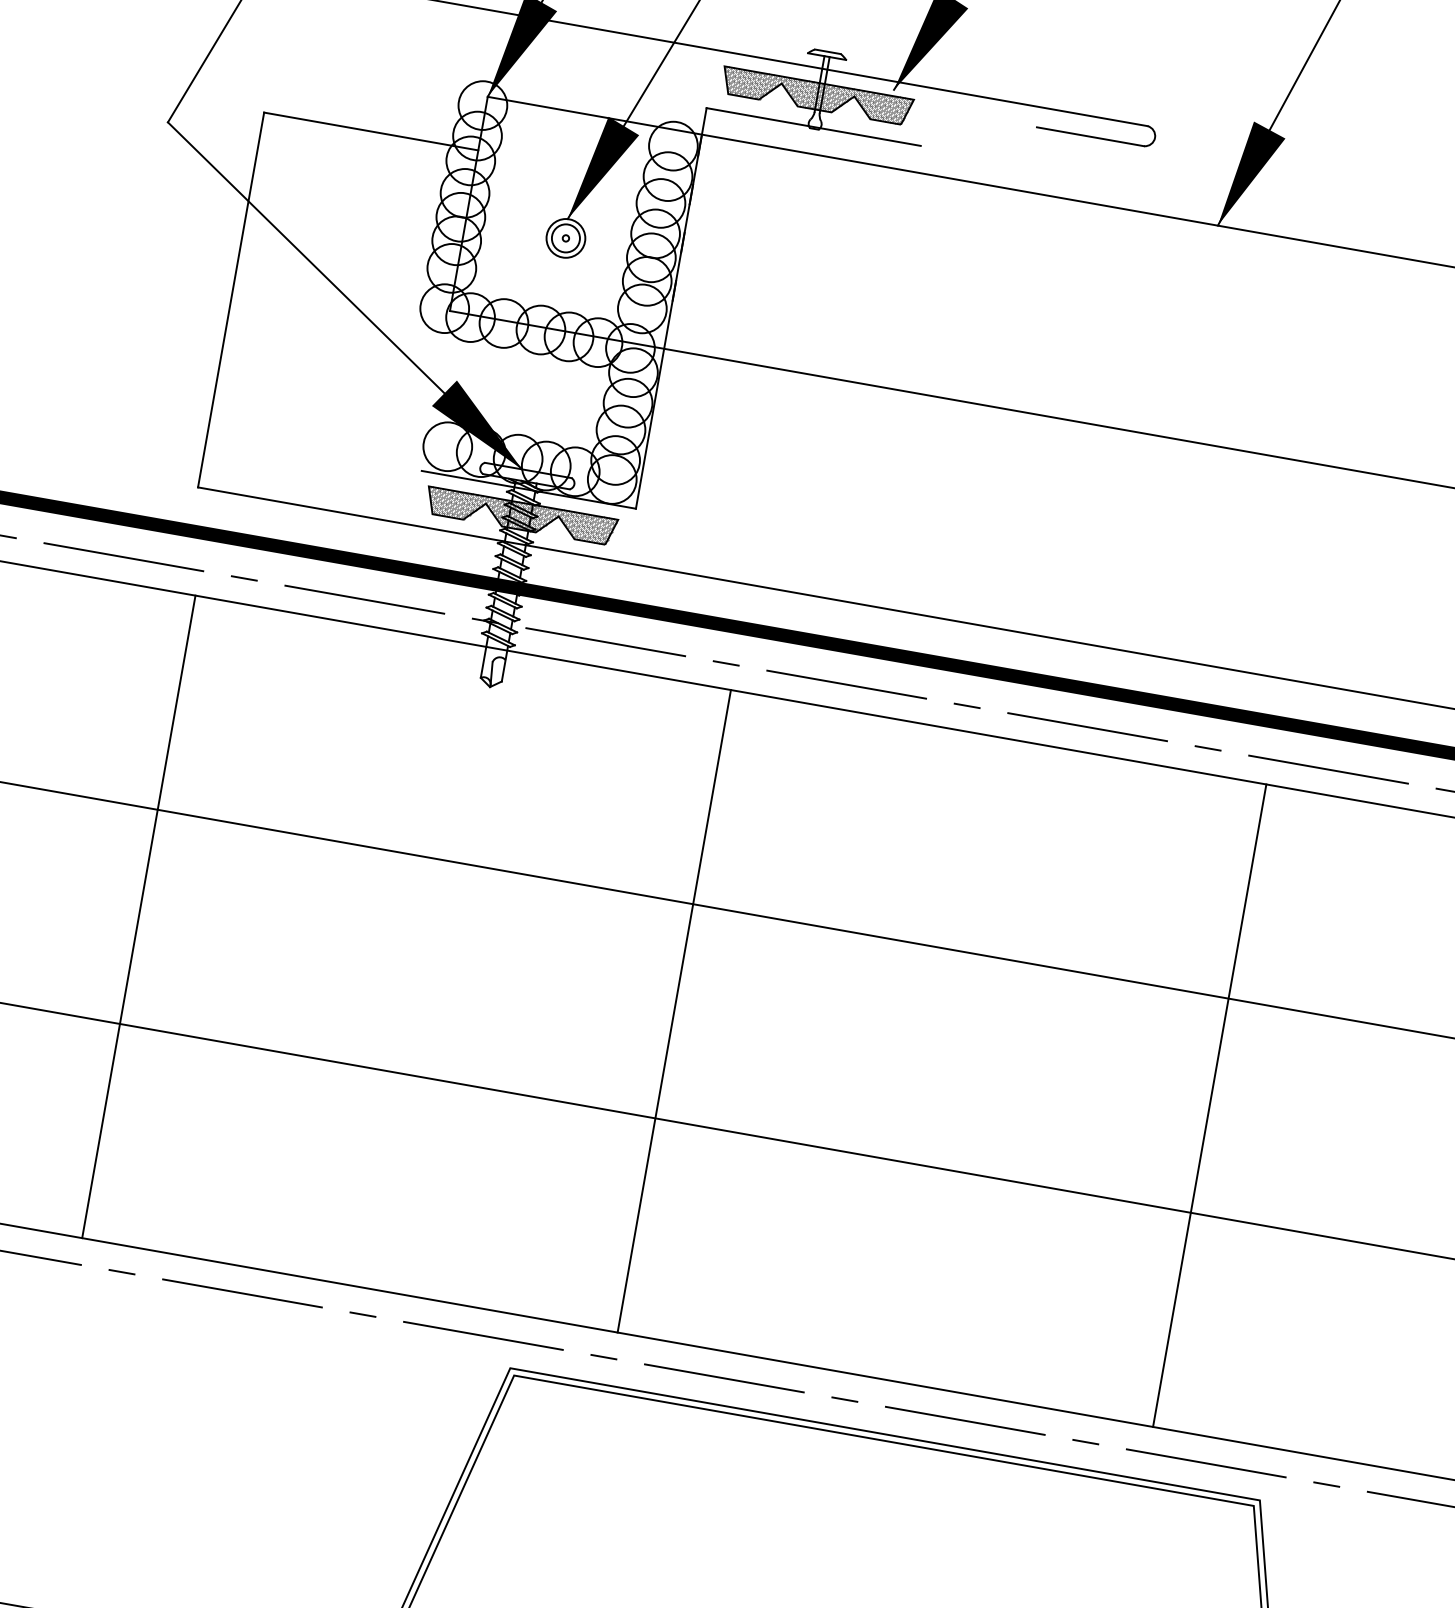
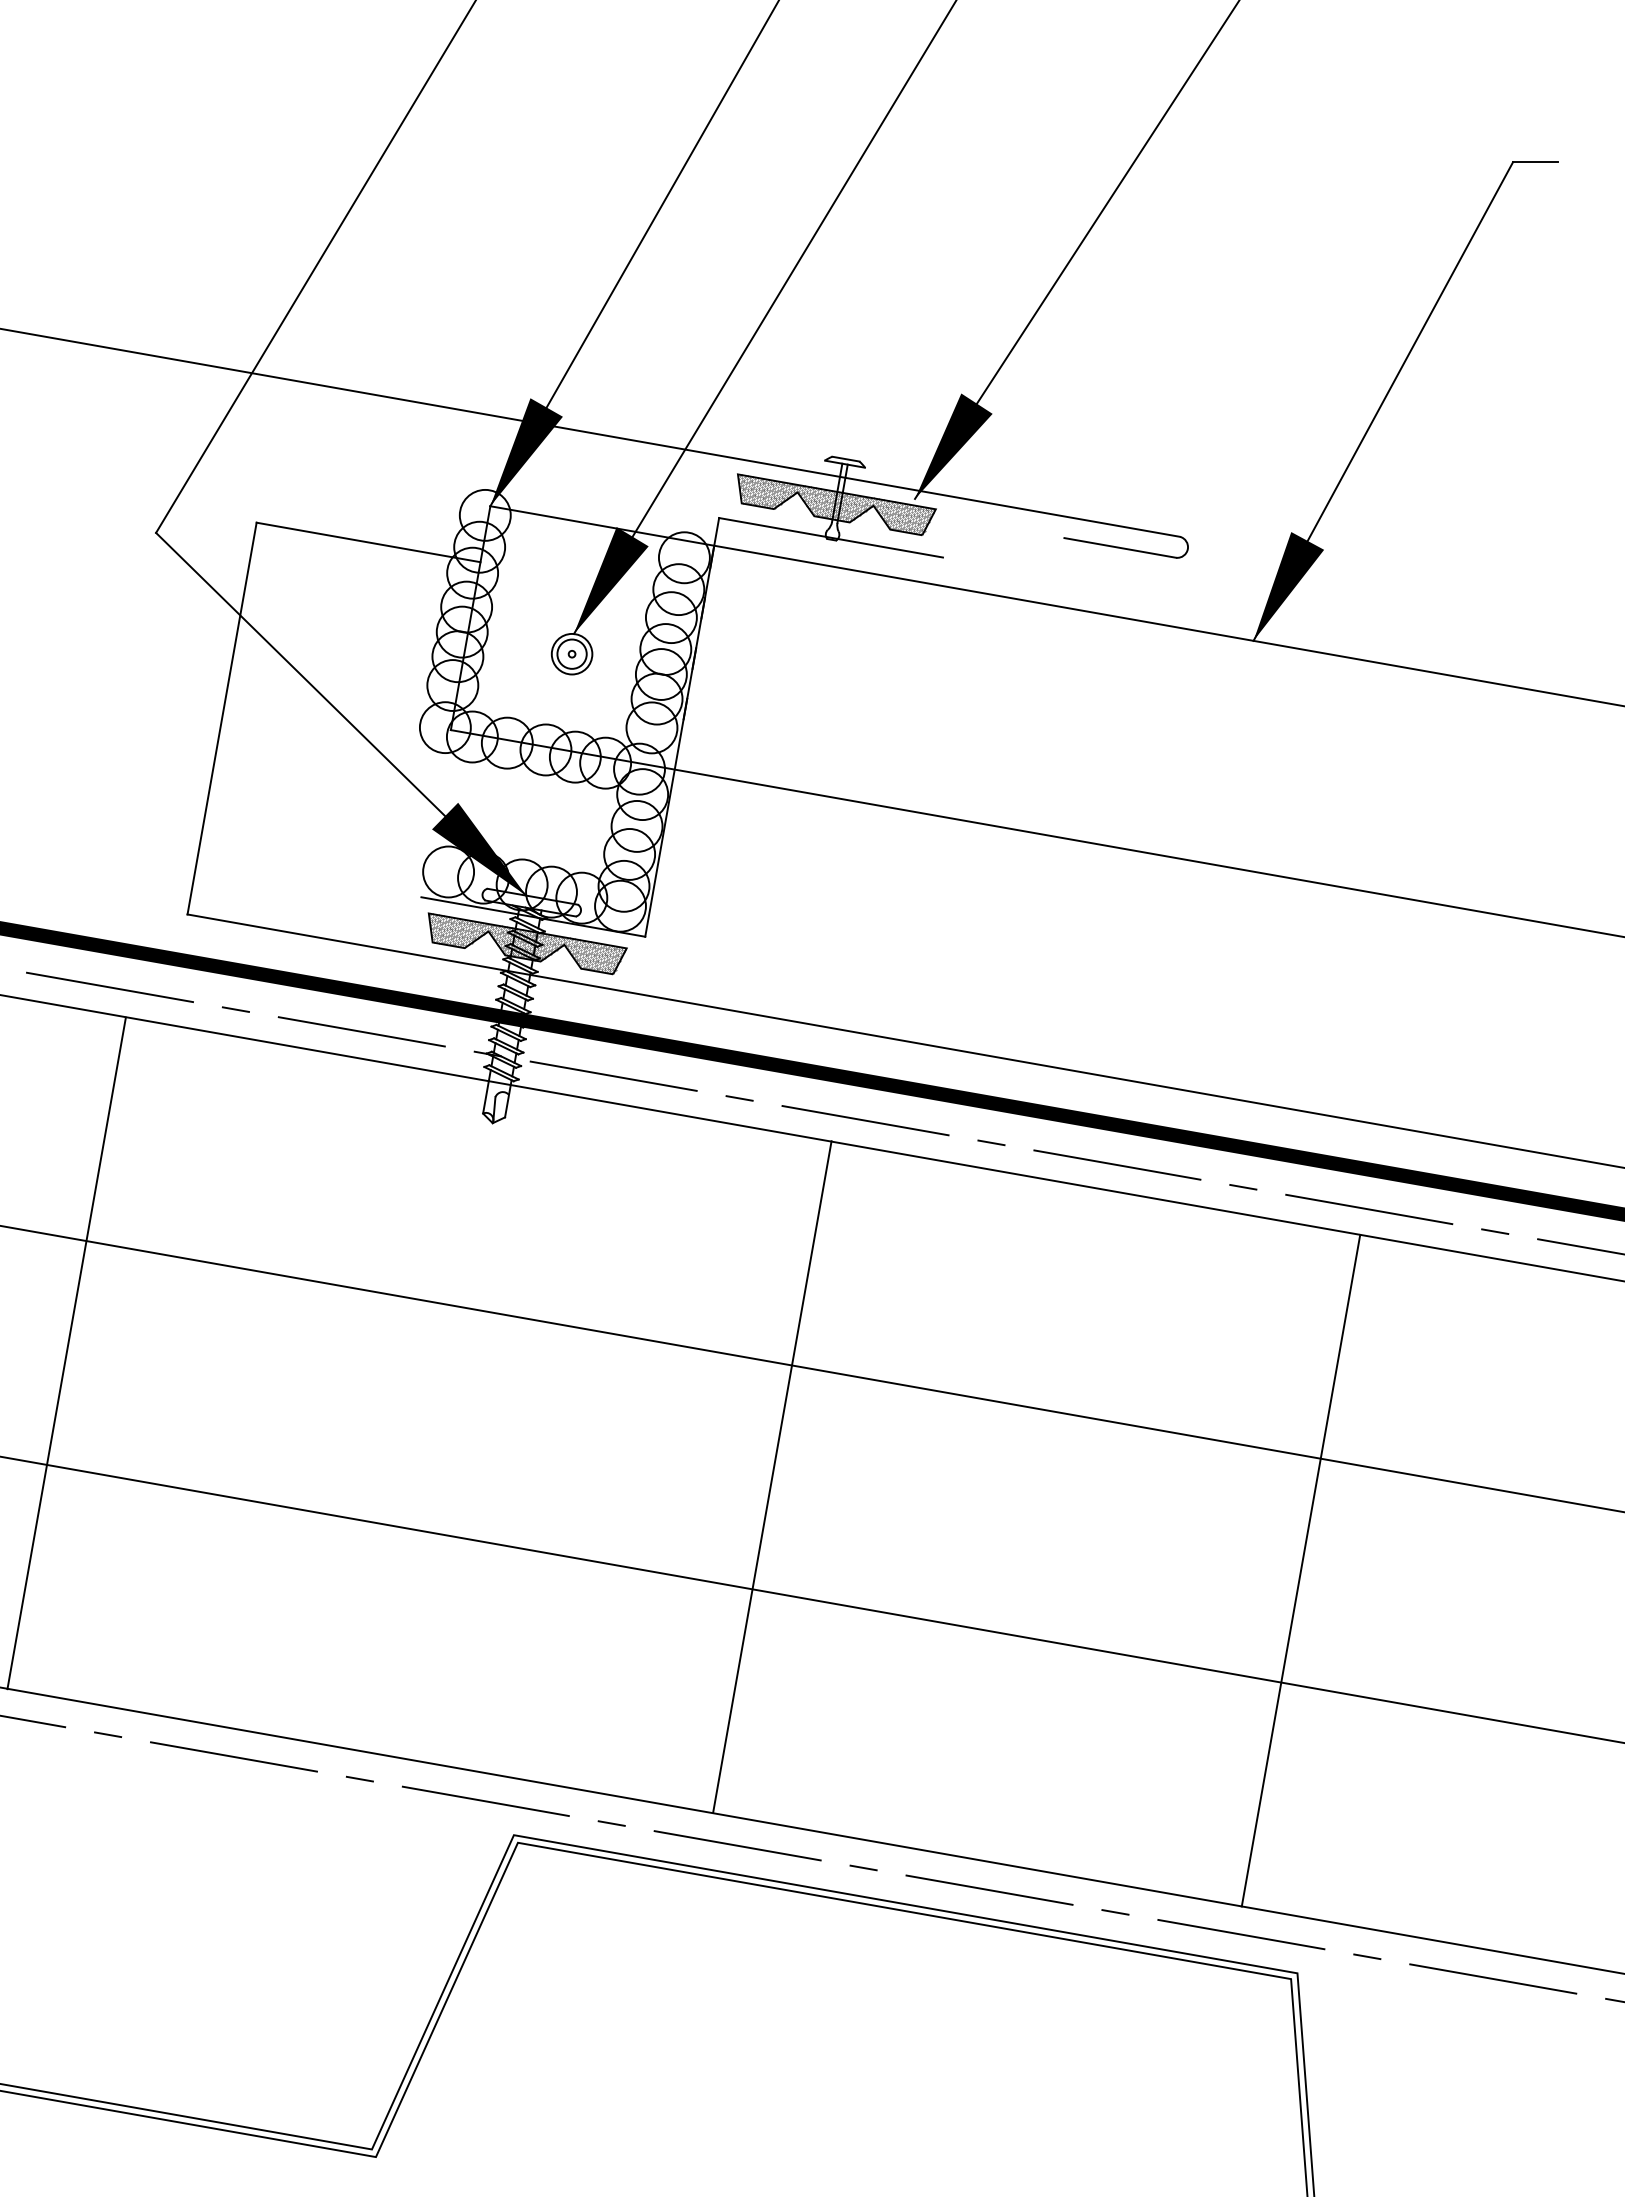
line: (138, 916) -> (66, 1353), moved
line: (674, 1010) -> (772, 1476), moved
line: (1209, 1105) -> (1300, 1570), moved

